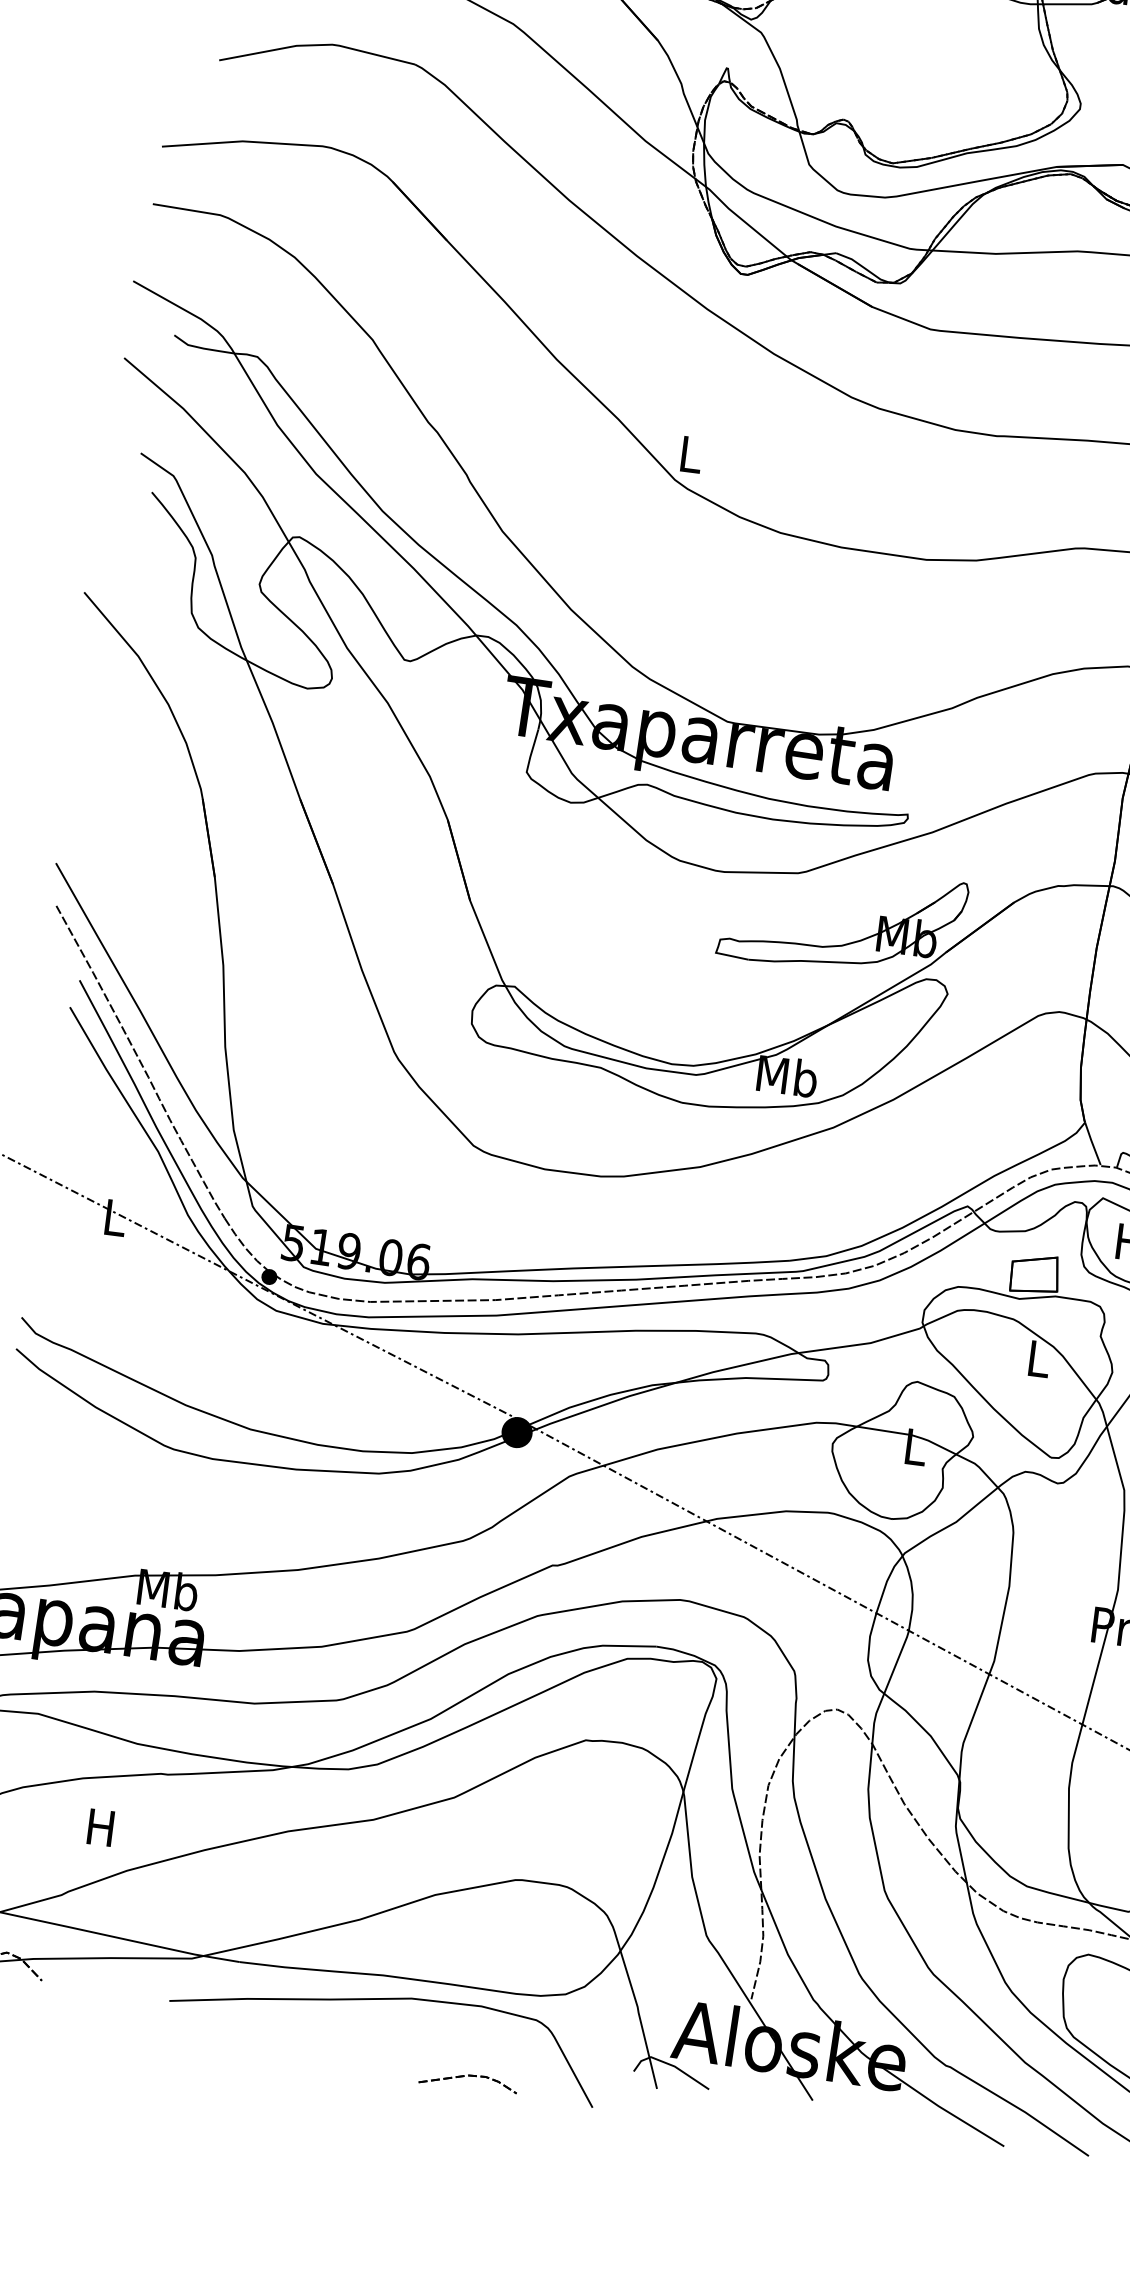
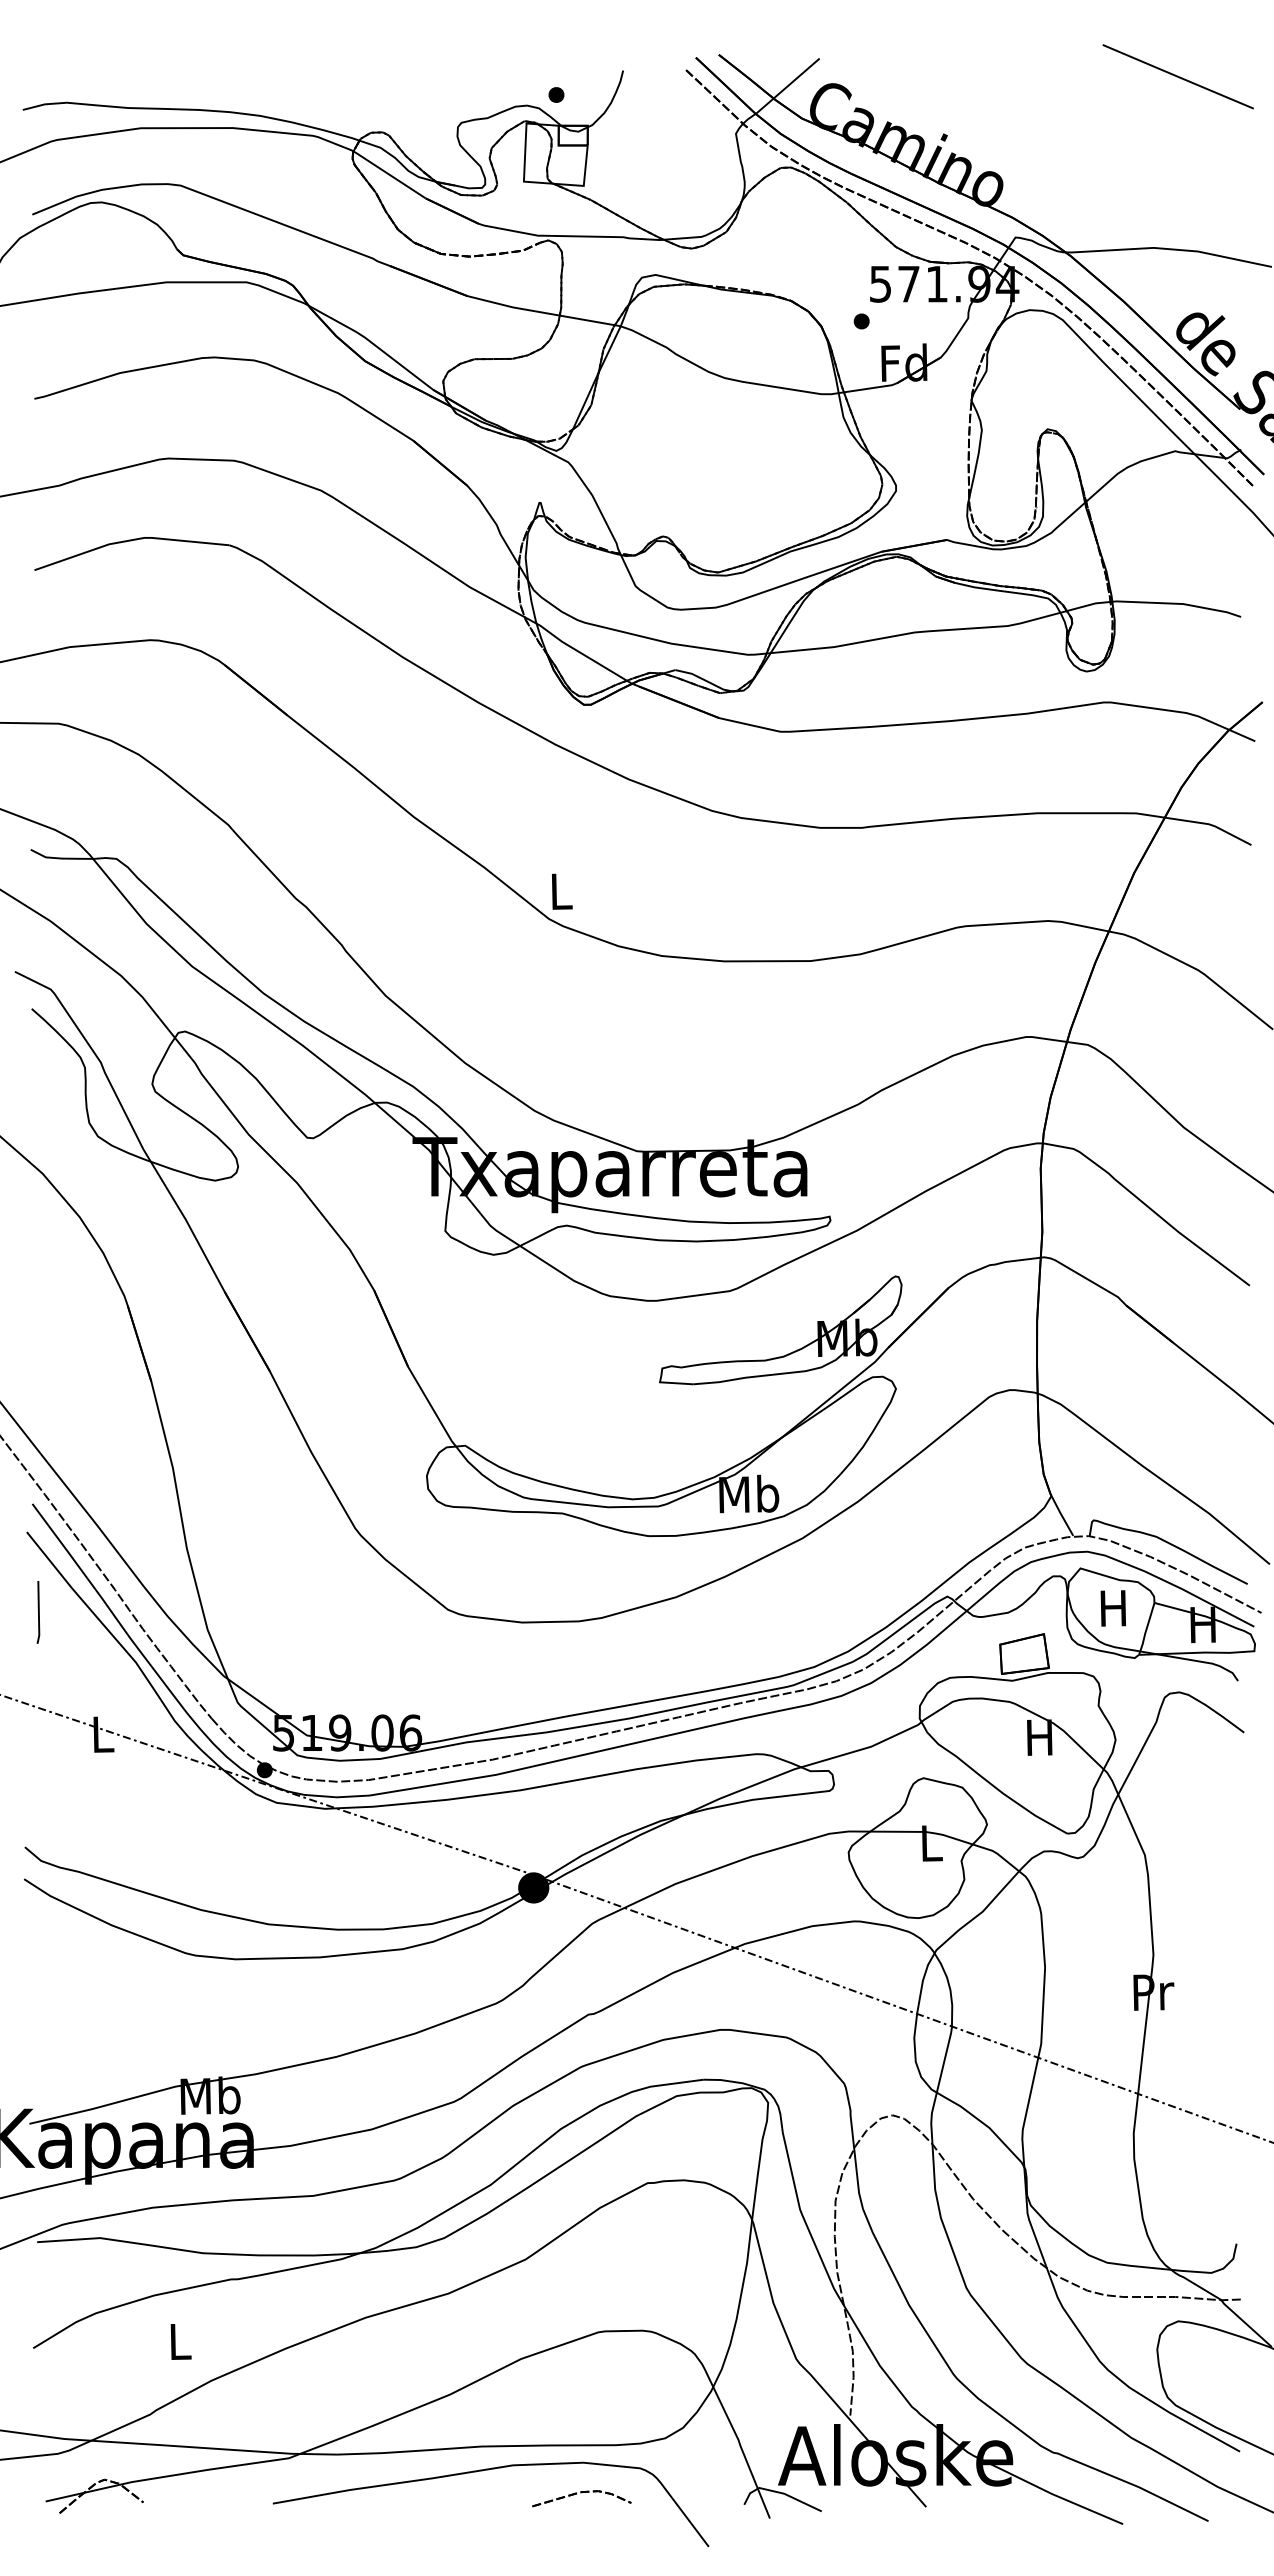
line: (69, 1088) -> (38, 1612), added
text: (1037, 1358) -> (1039, 1737), L -> H
text: (100, 1827) -> (178, 2341), H -> L
part: (468, 2081) -> (581, 2498), moved

